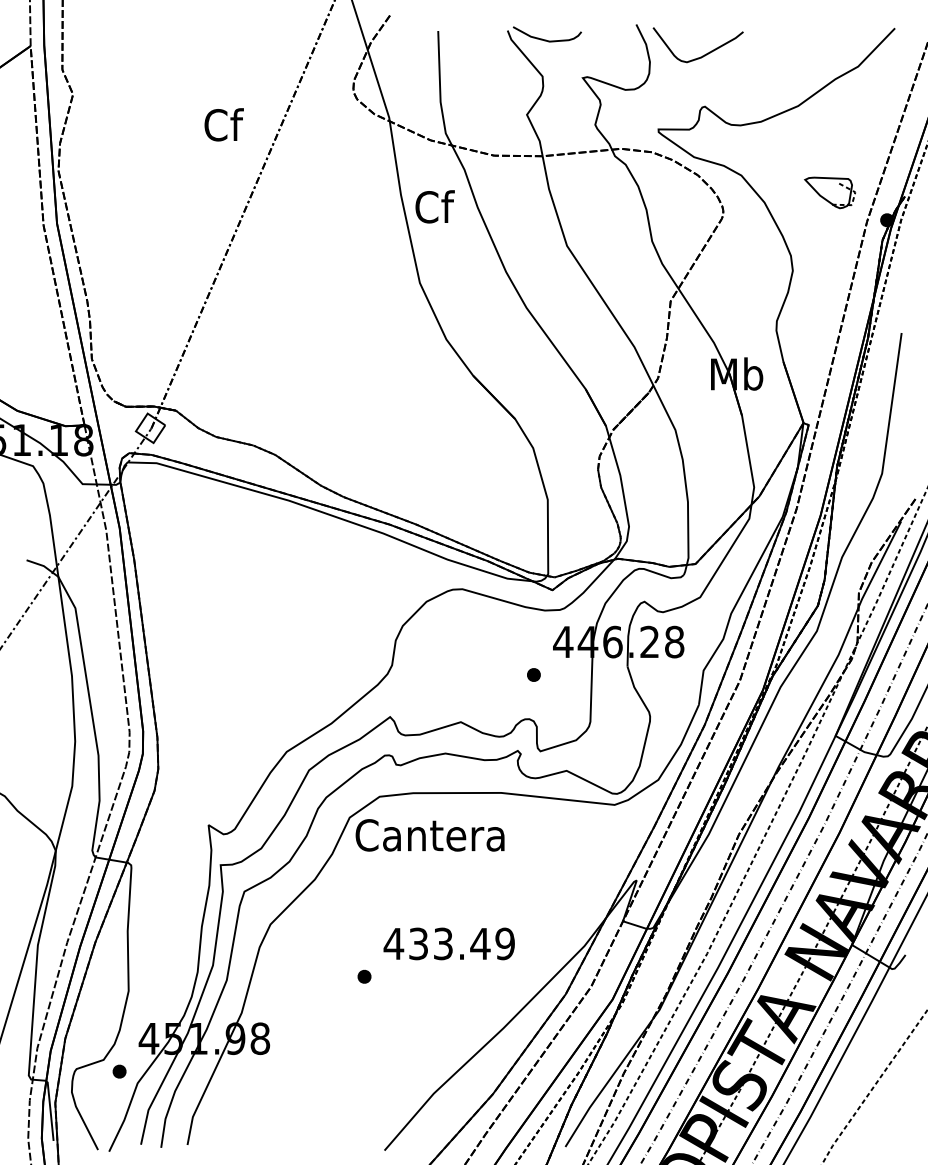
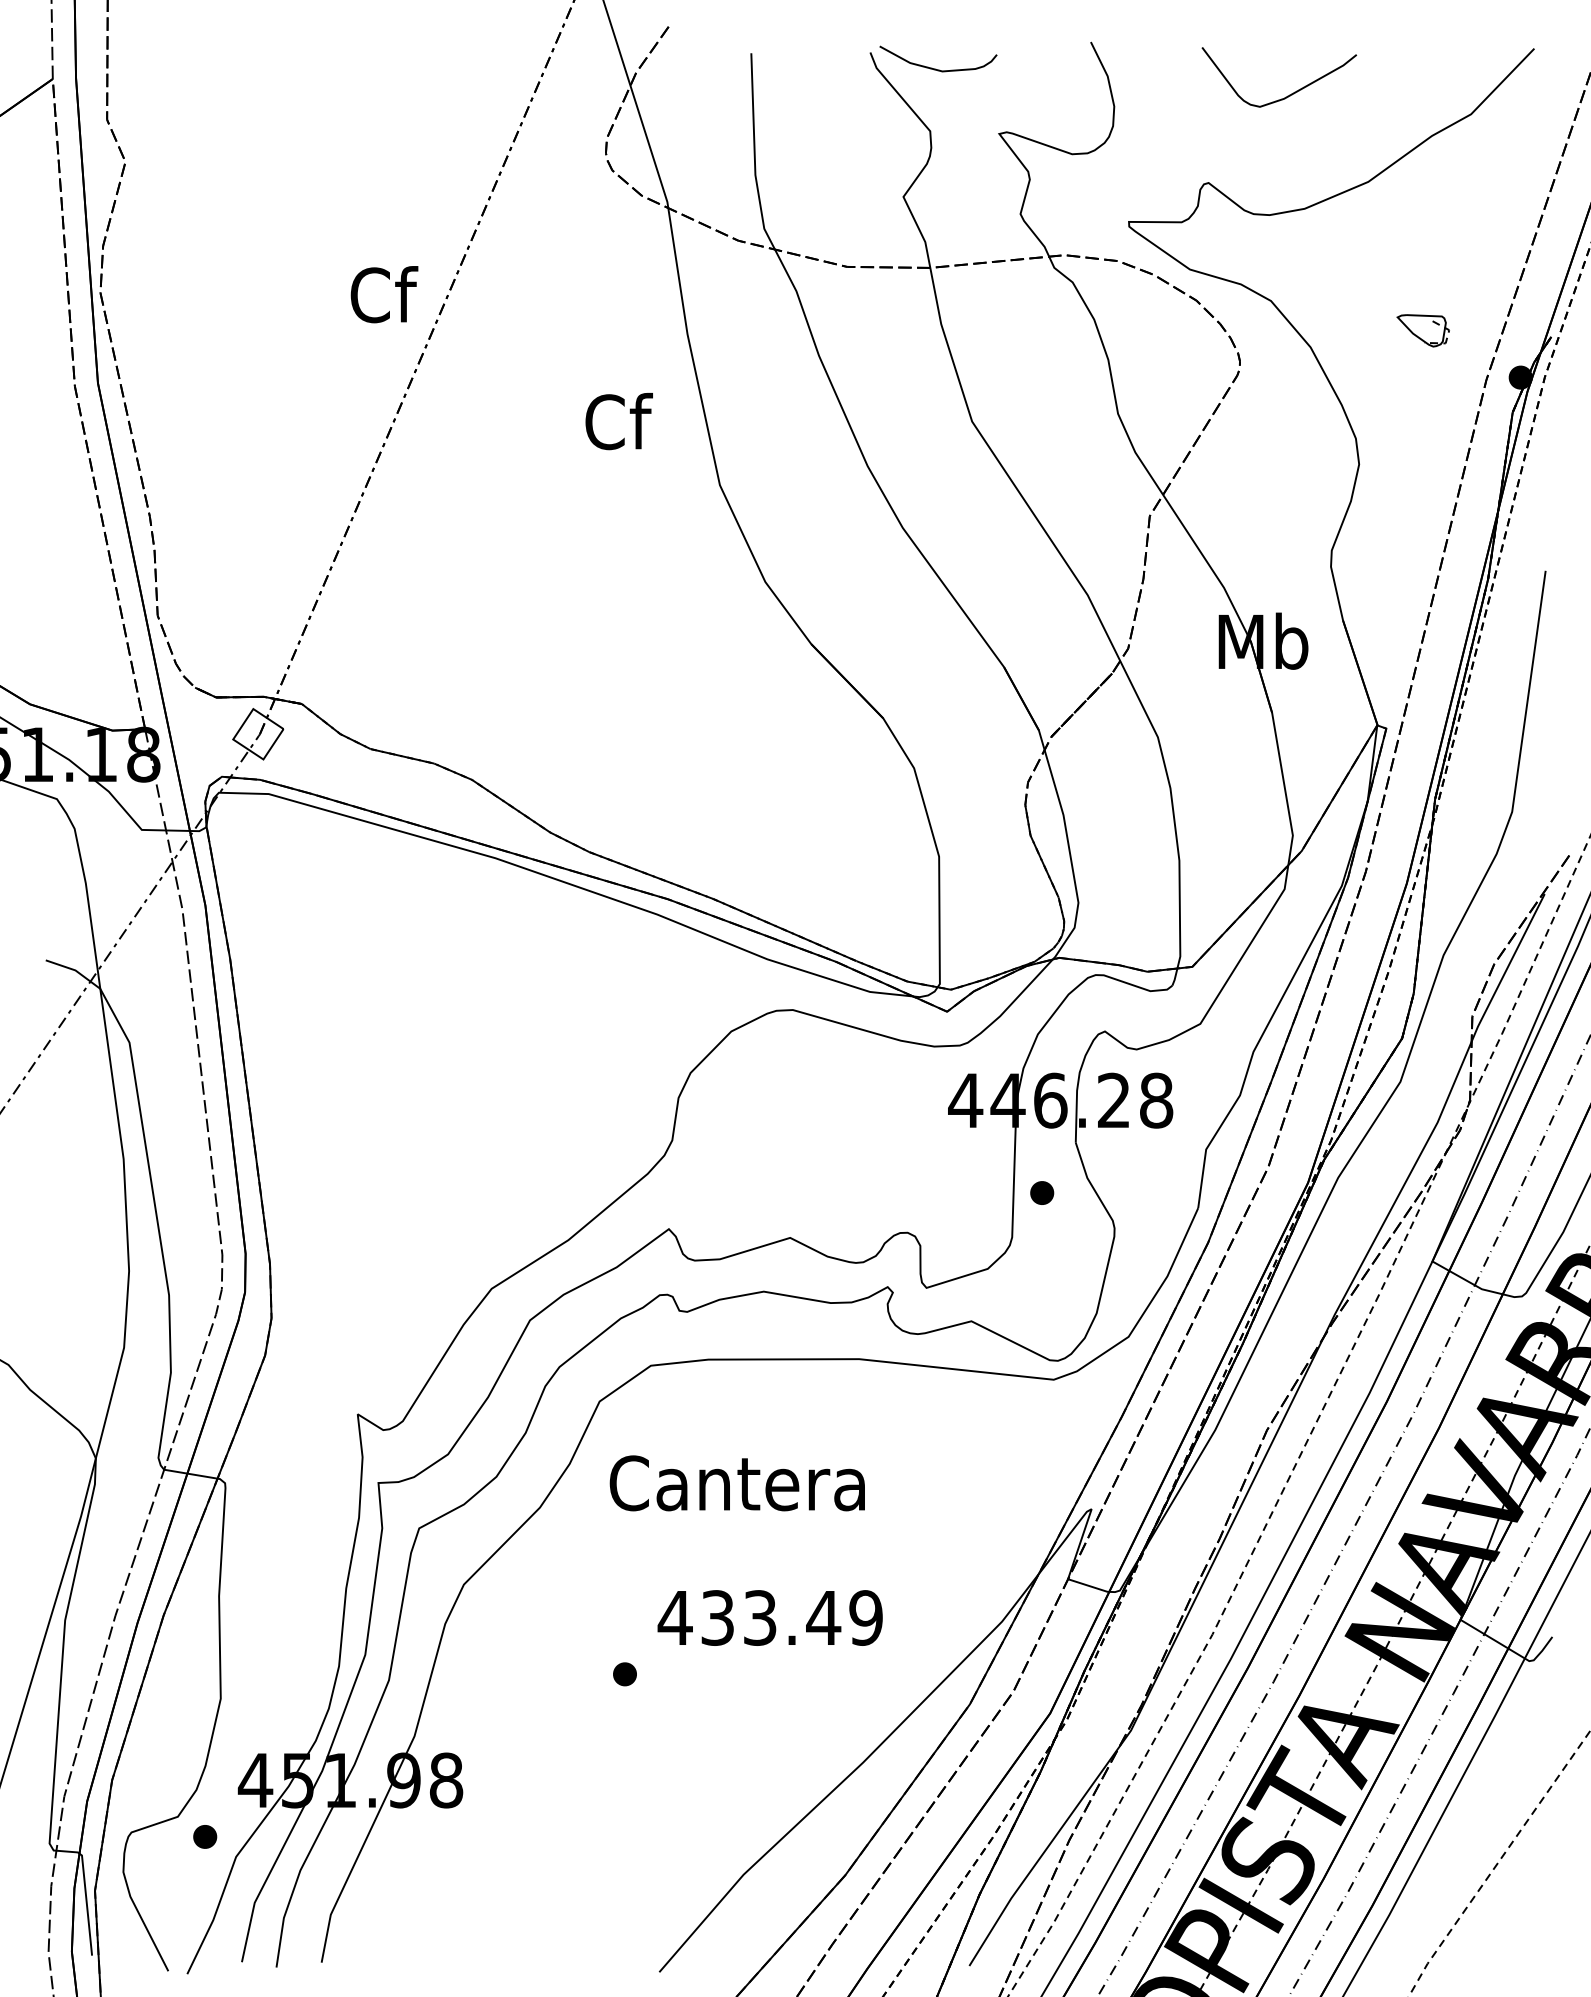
curve: (702, 55) -> (1286, 95), moved
text: (223, 124) -> (383, 294), moved
part: (830, 192) -> (1423, 330), size x0.6
text: (434, 206) -> (618, 420), moved
part: (533, 674) -> (1041, 1192), moved
text: (429, 835) -> (736, 1483), moved

